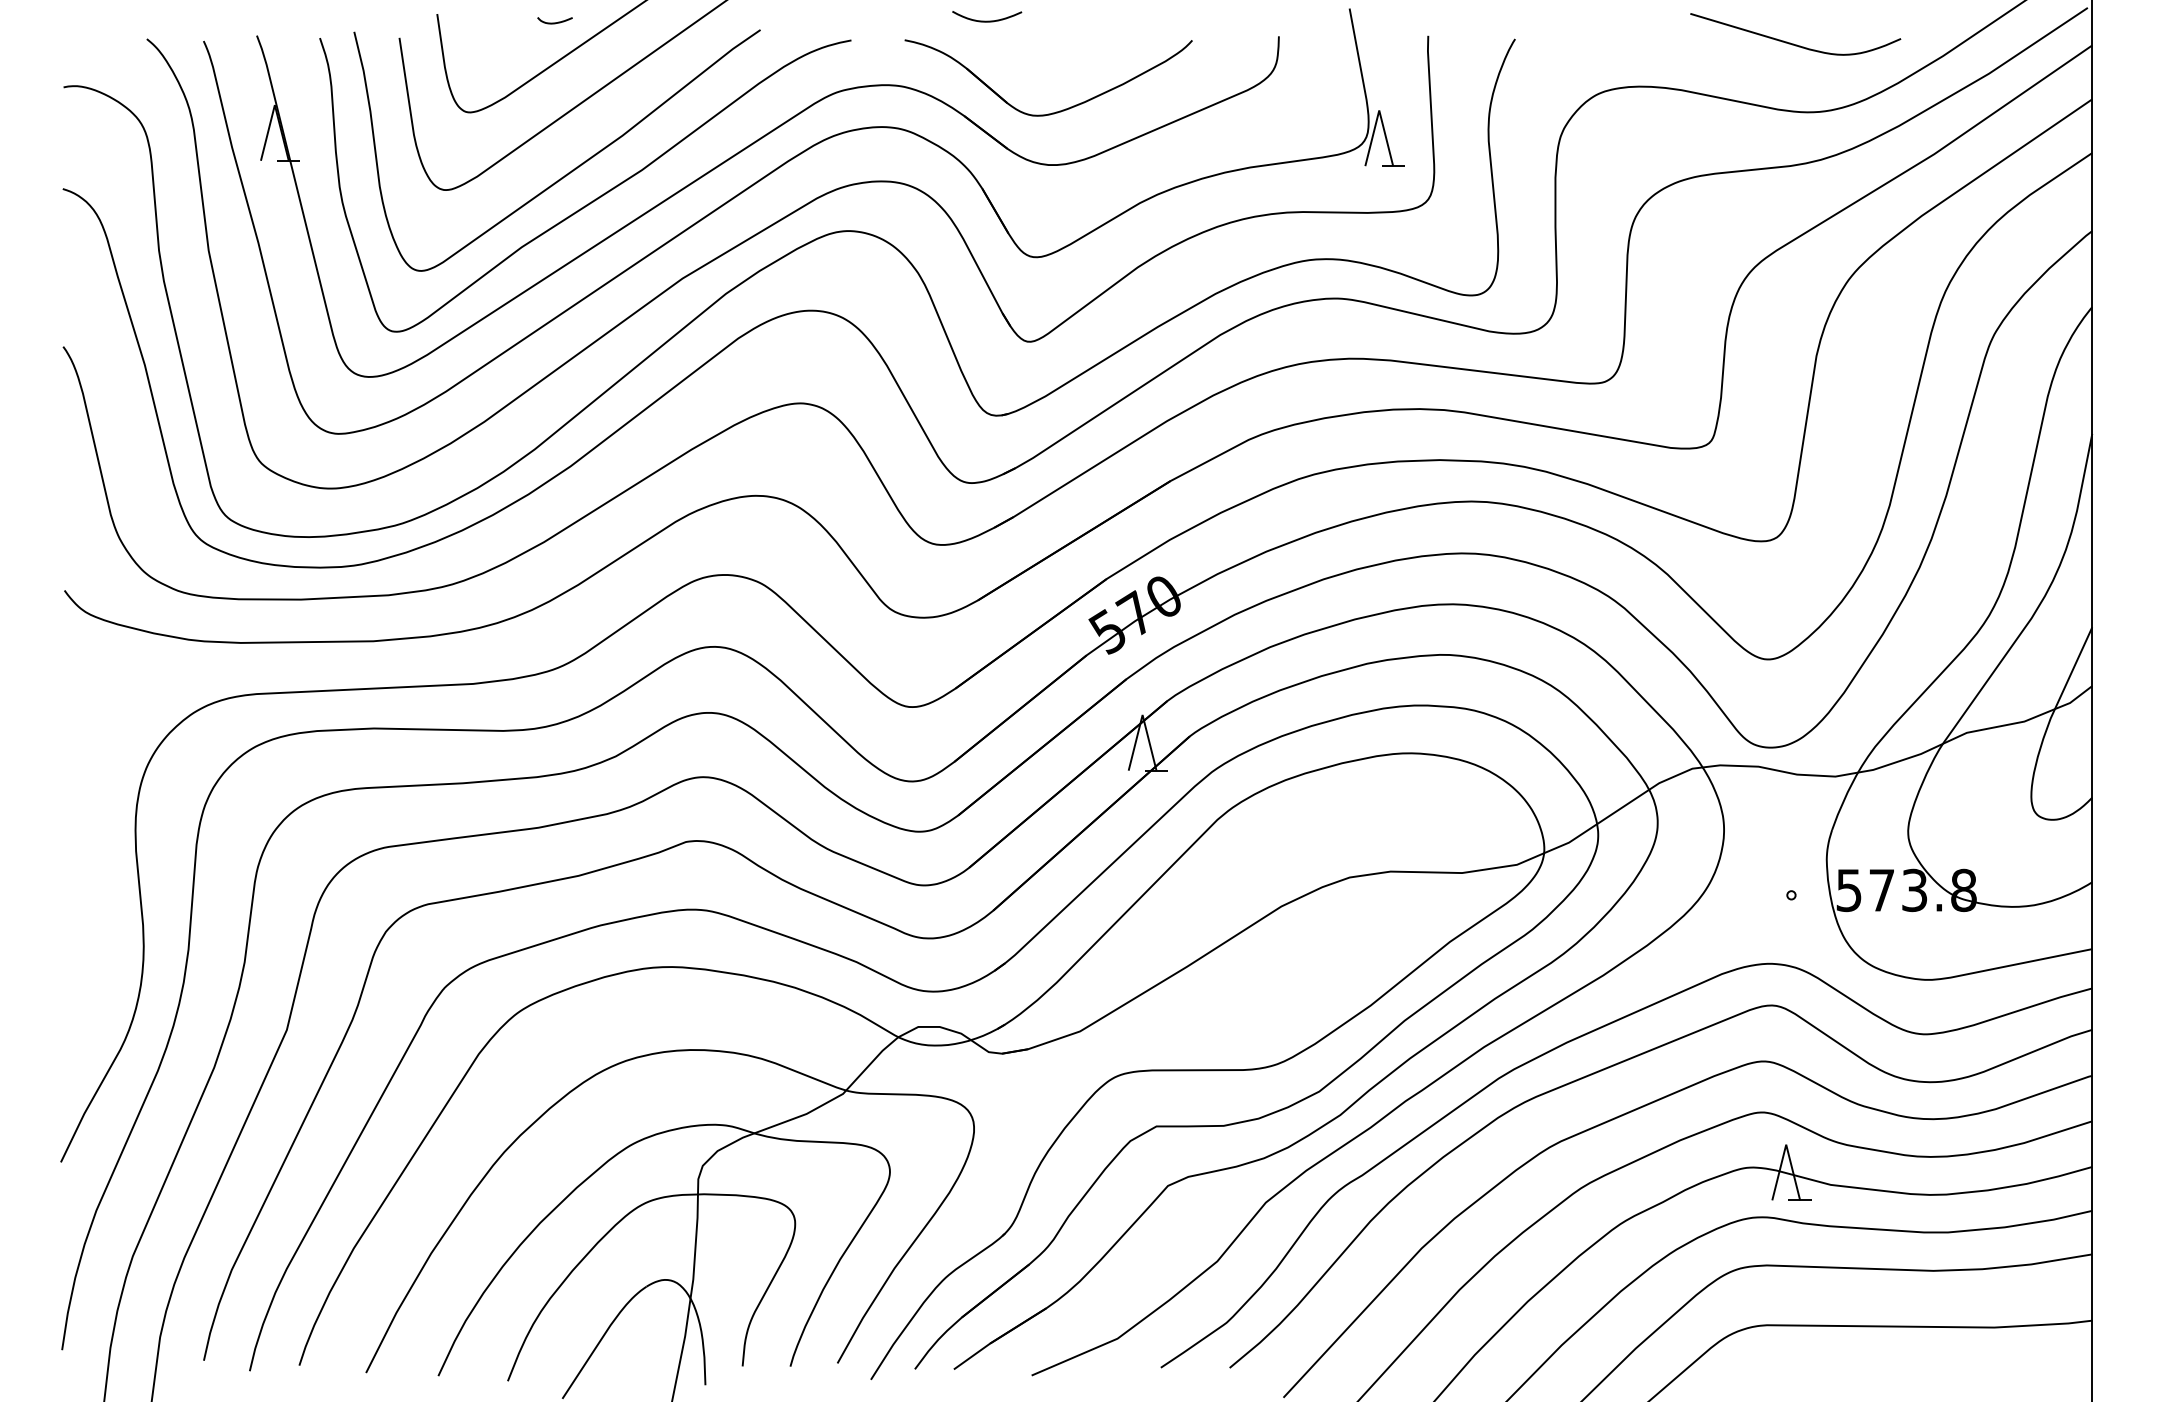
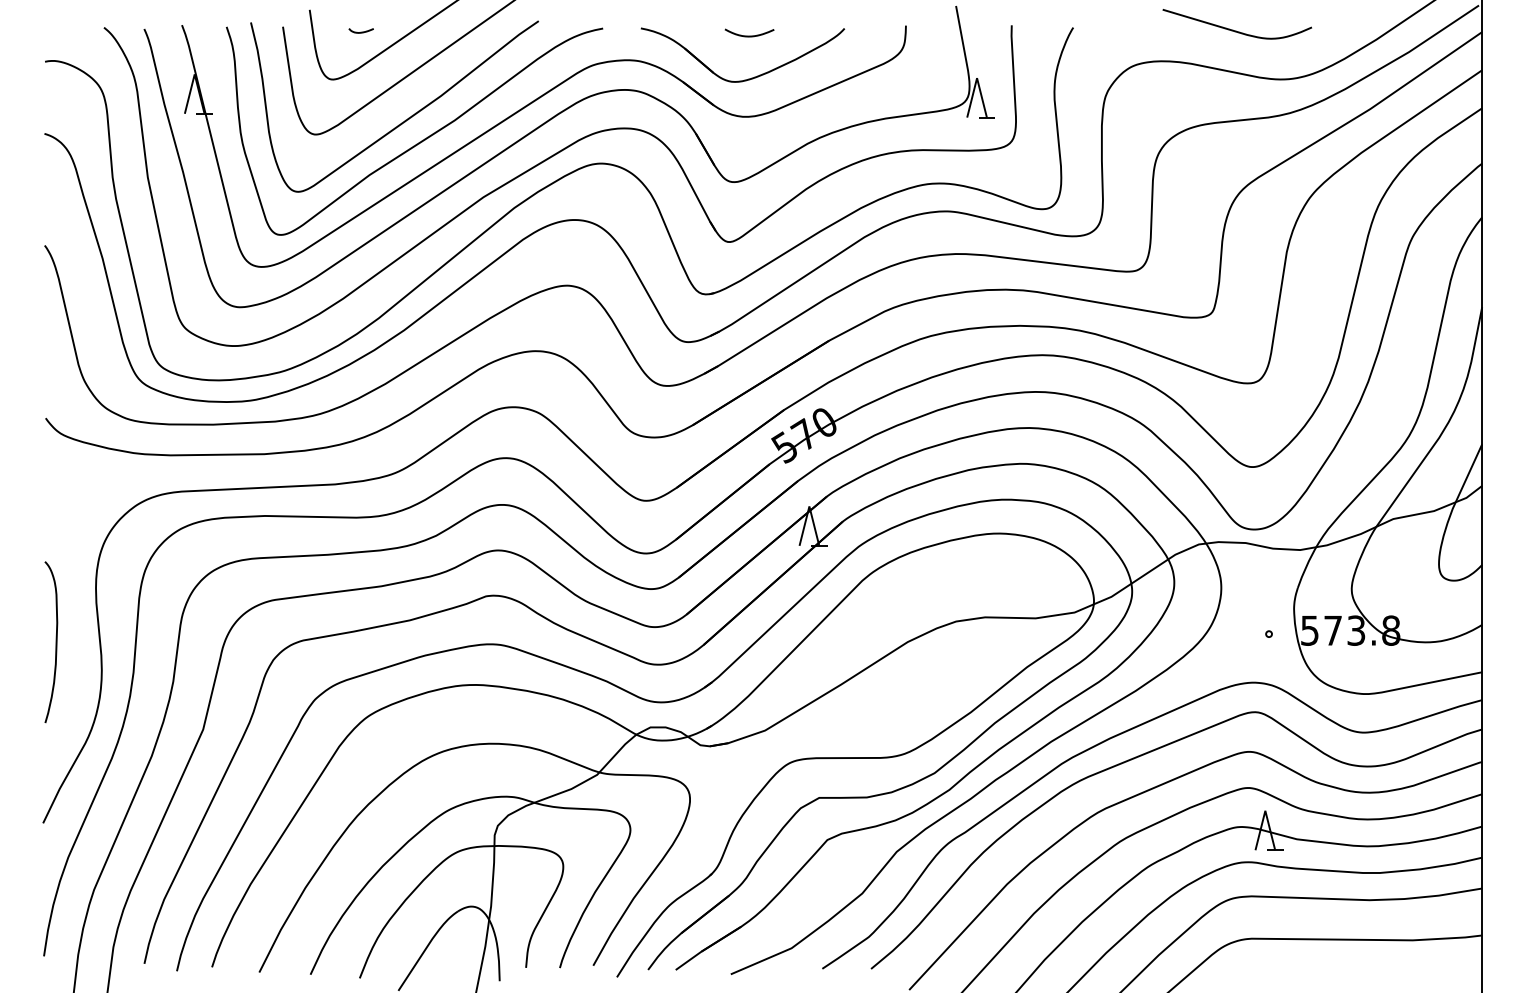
curve: (987, 20) -> (749, 35), moved
curve: (554, 22) -> (360, 32), moved
curve: (1793, 43) -> (1235, 30), moved
curve: (78, 909) -> (55, 644), added

